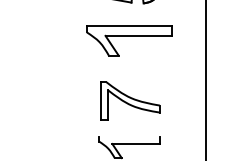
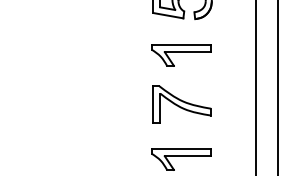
part: (129, 40) -> (181, 55), size x0.71
part: (129, 101) -> (181, 104), moved
line: (129, 137) -> (181, 149), added

